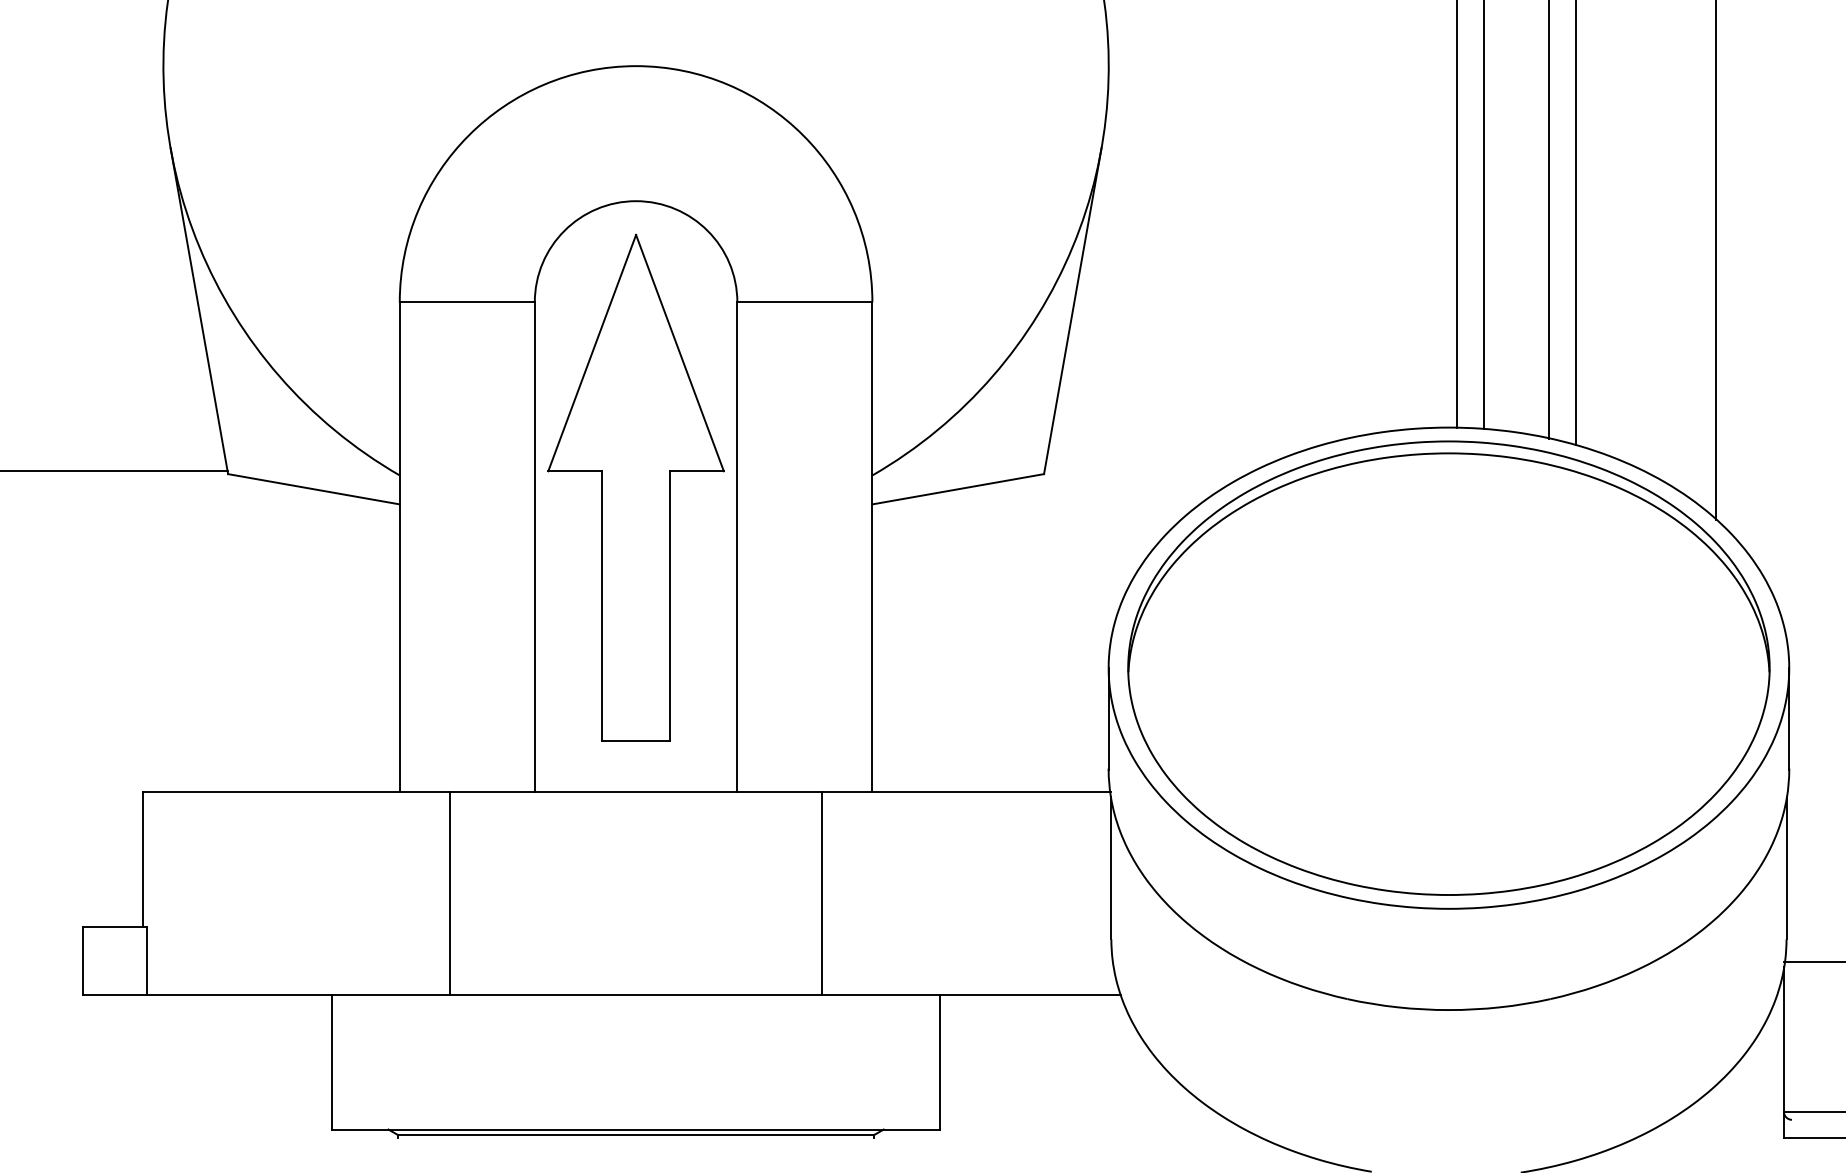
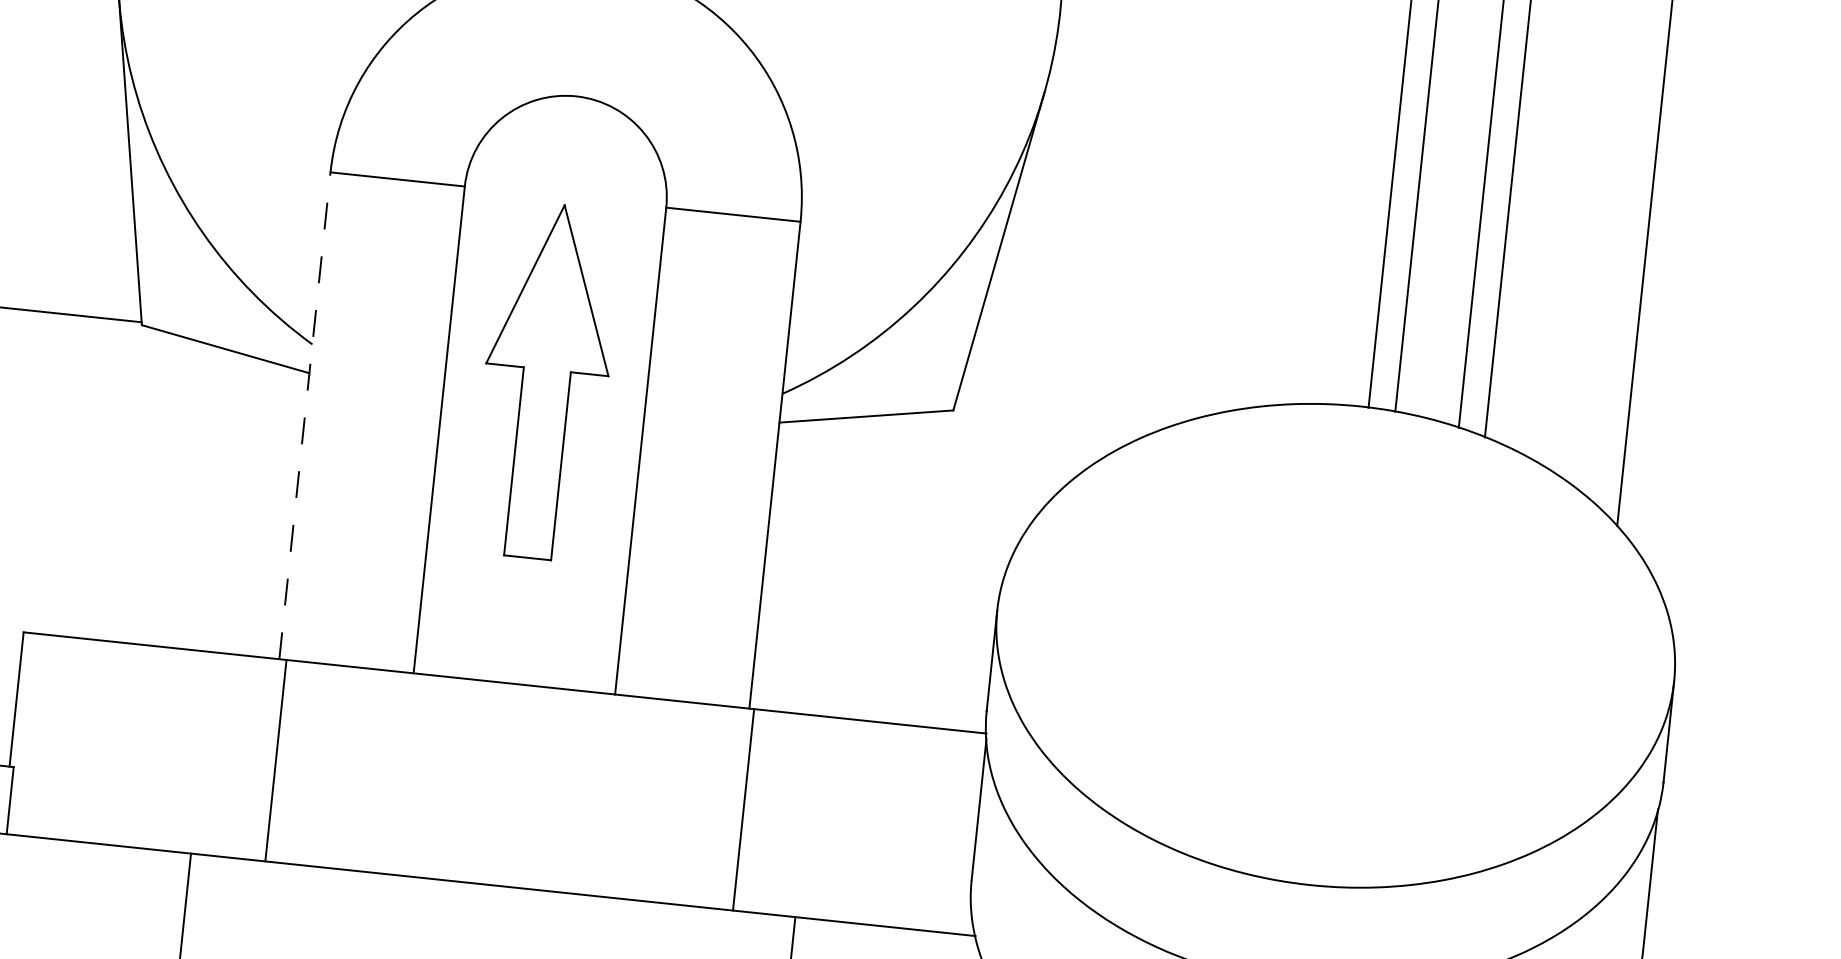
part: (635, 487) -> (545, 381), size x0.7
line: (399, 547) -> (304, 416), solid -> dashed
part: (1448, 667) -> (1335, 645), removed
line: (449, 892) -> (275, 759), moved
line: (822, 892) -> (743, 809), moved

